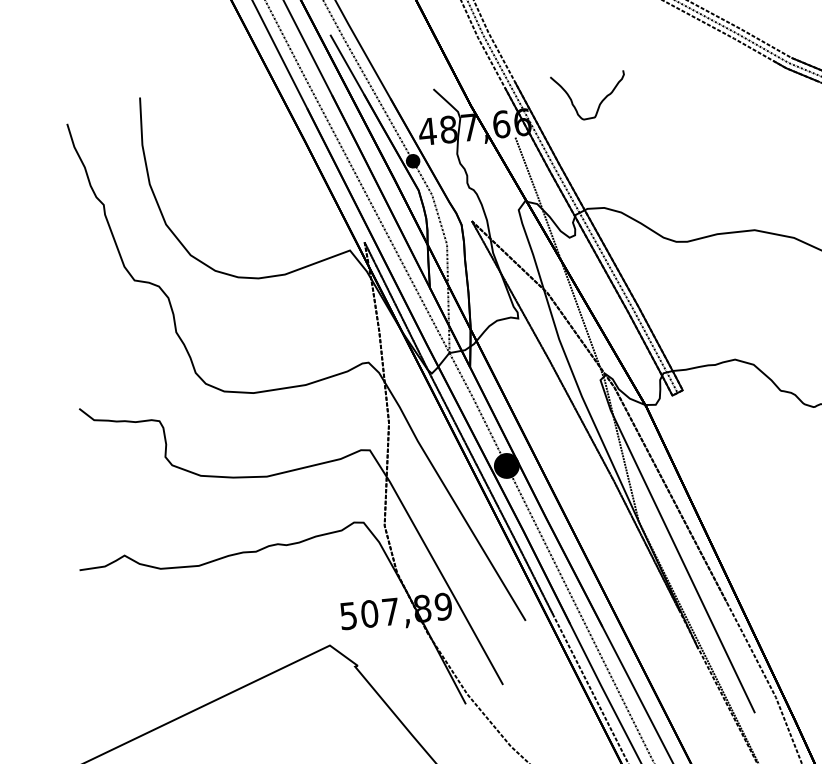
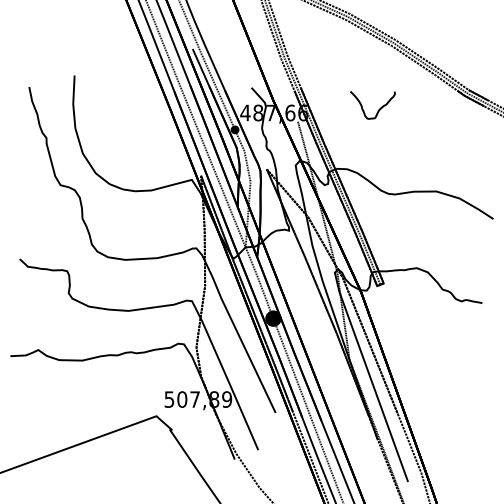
curve: (597, 104) -> (377, 110), moved

